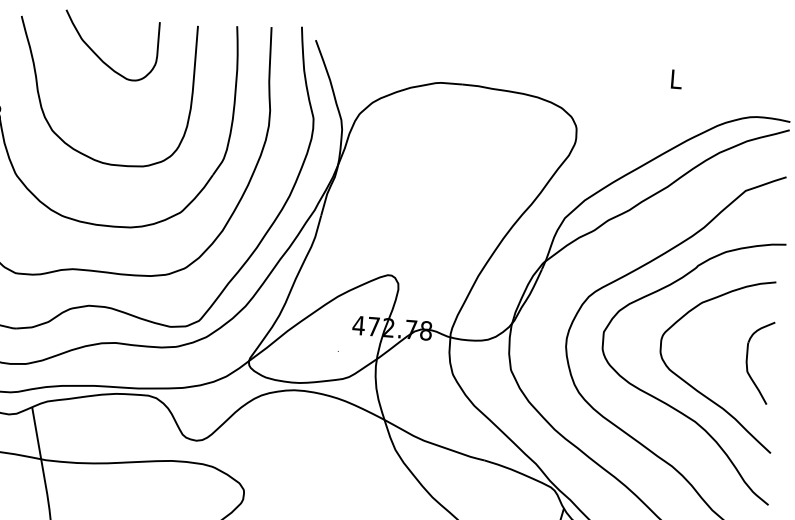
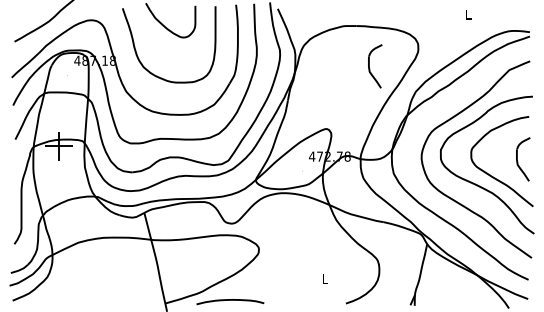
part: (492, 164) -> (375, 66), added

